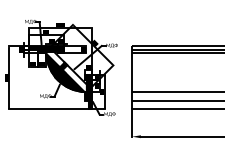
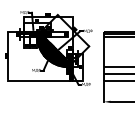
hatch: (66, 71) -> (52, 51), added

